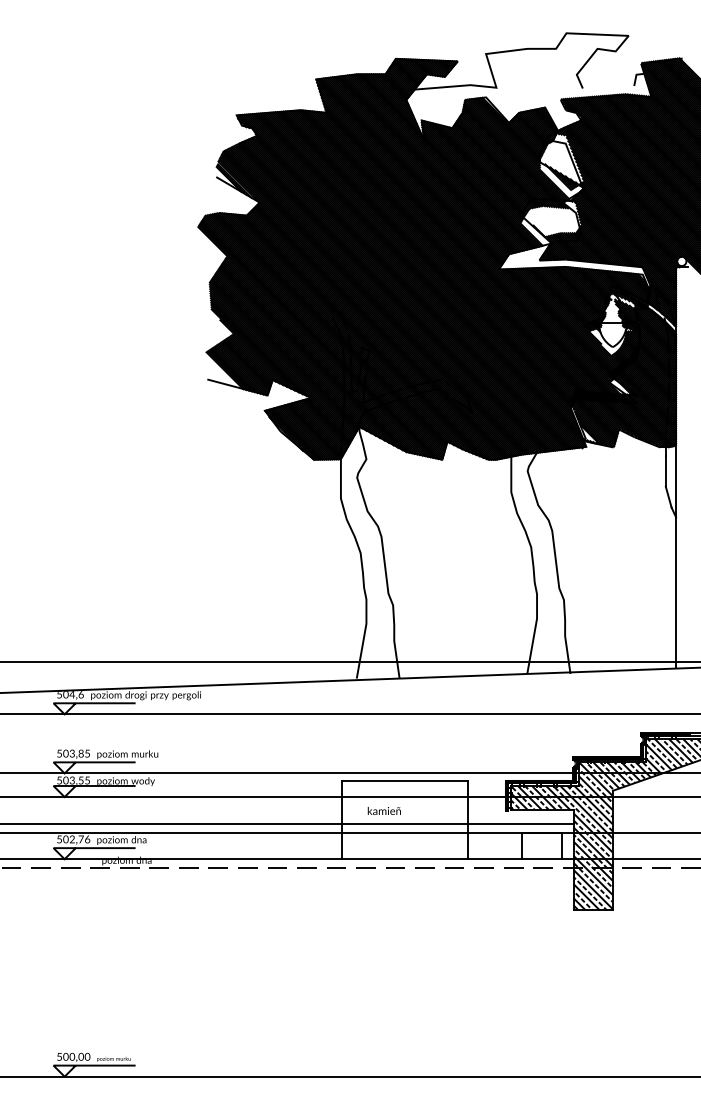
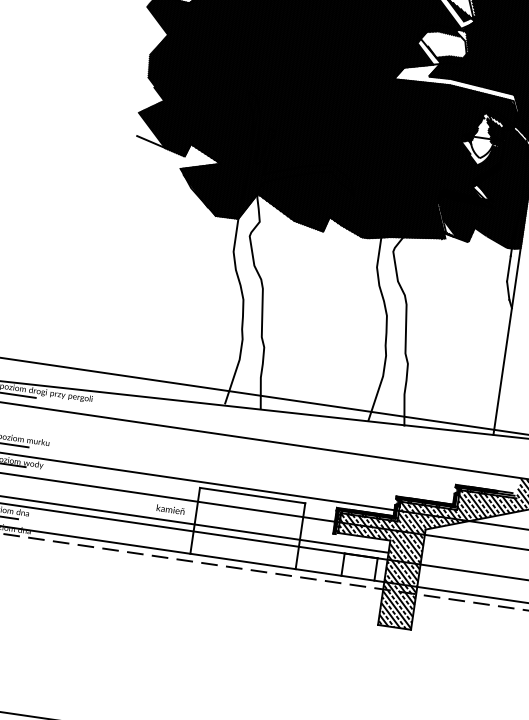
text: (383, 810) -> (170, 509), moved

